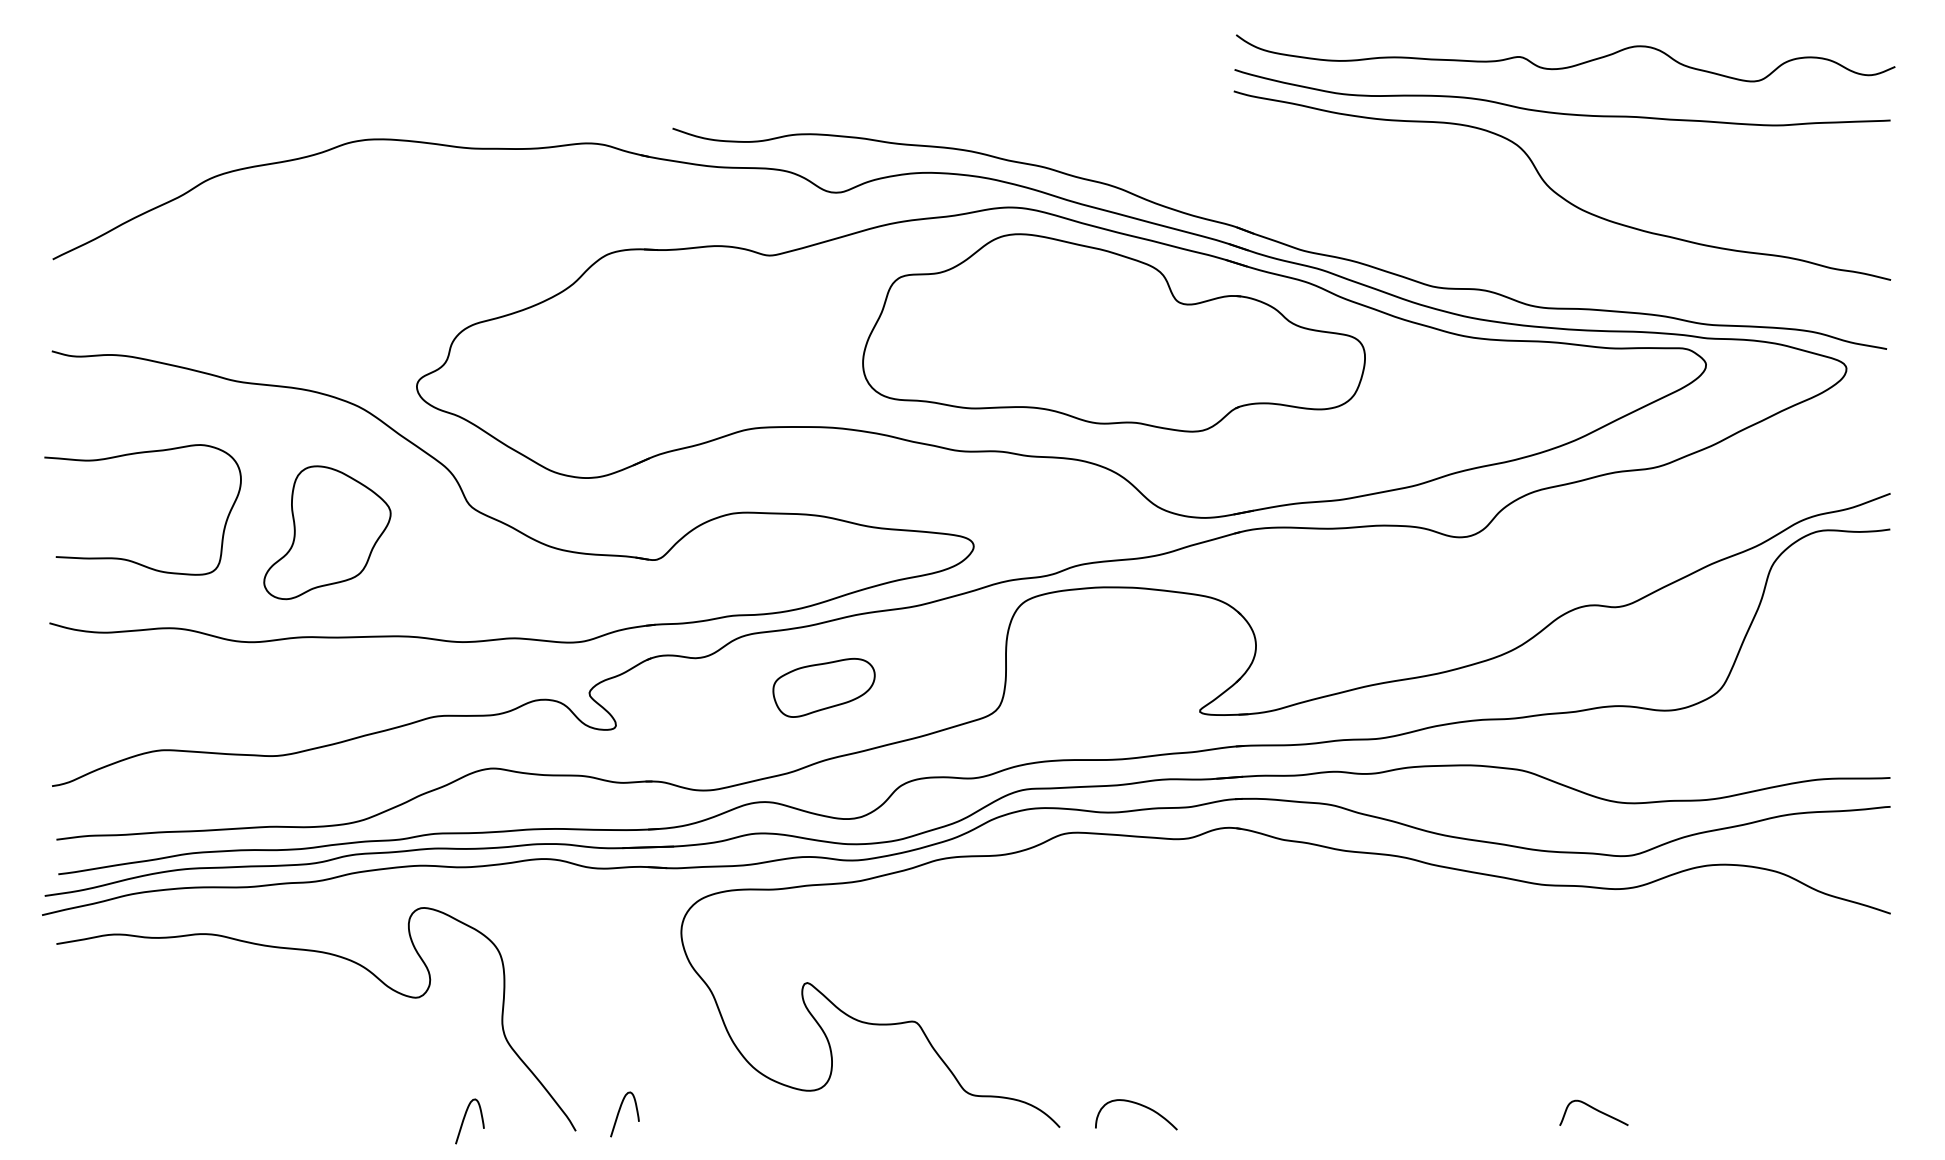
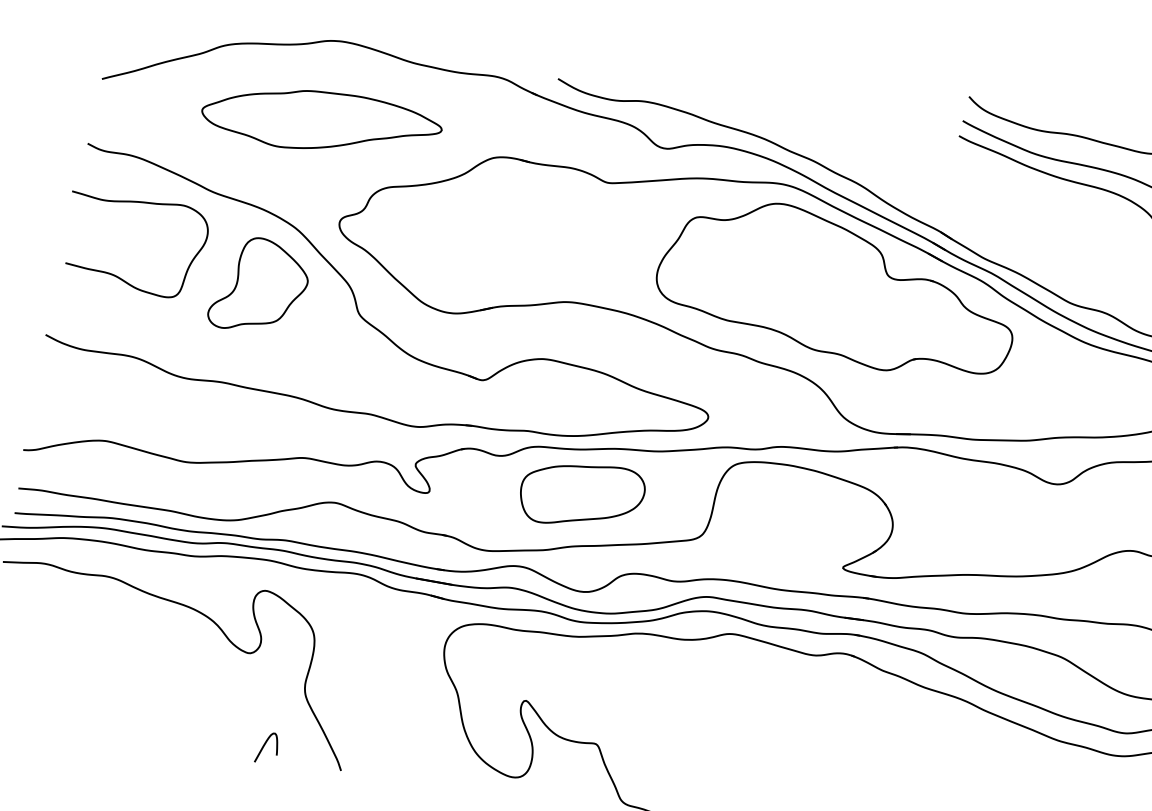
part: (363, 254) -> (321, 121), added
part: (327, 532) -> (260, 286), moved
curve: (129, 559) -> (116, 275), moved
part: (823, 687) -> (581, 495), size x1.67
curve: (619, 1113) -> (374, 764), removed

